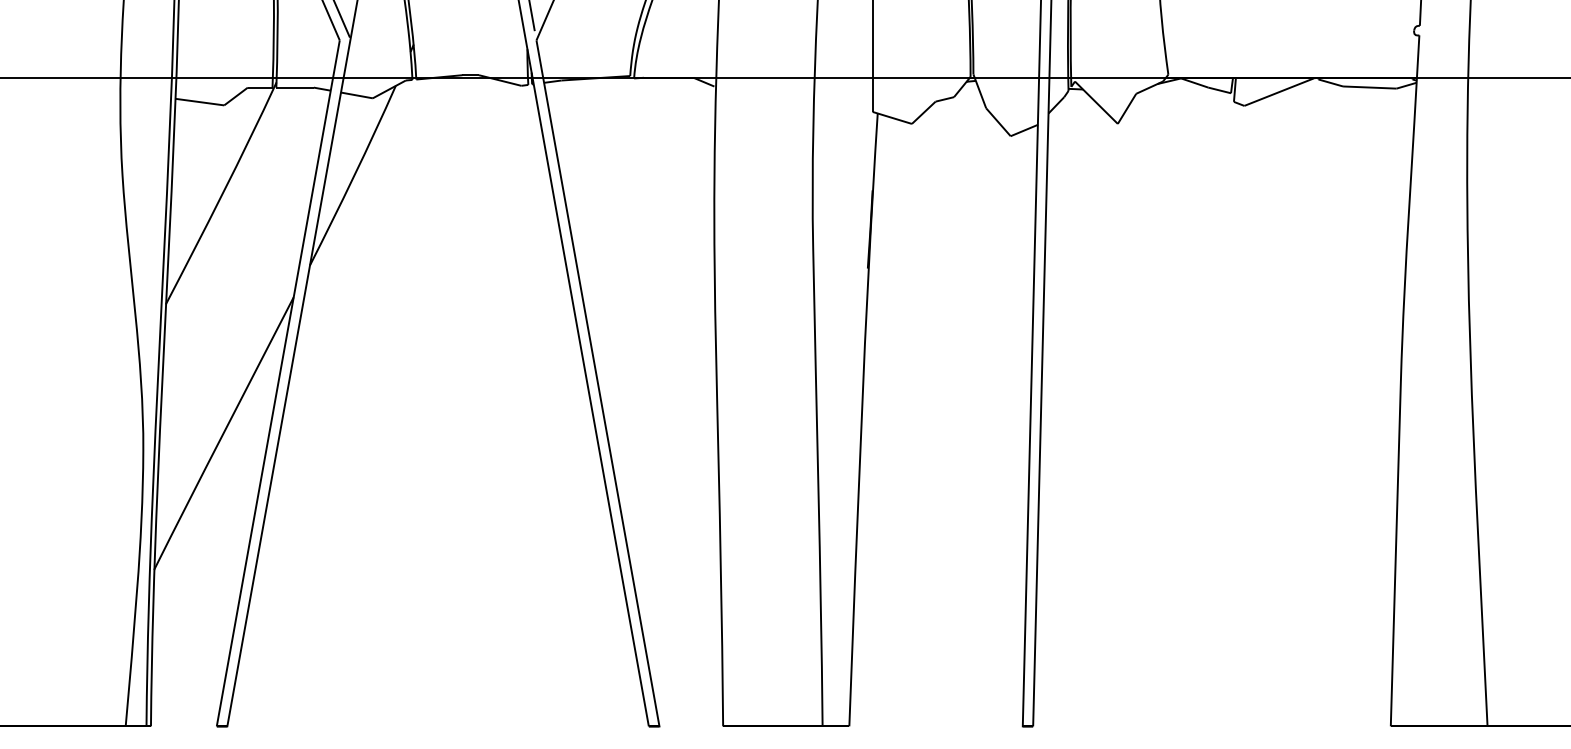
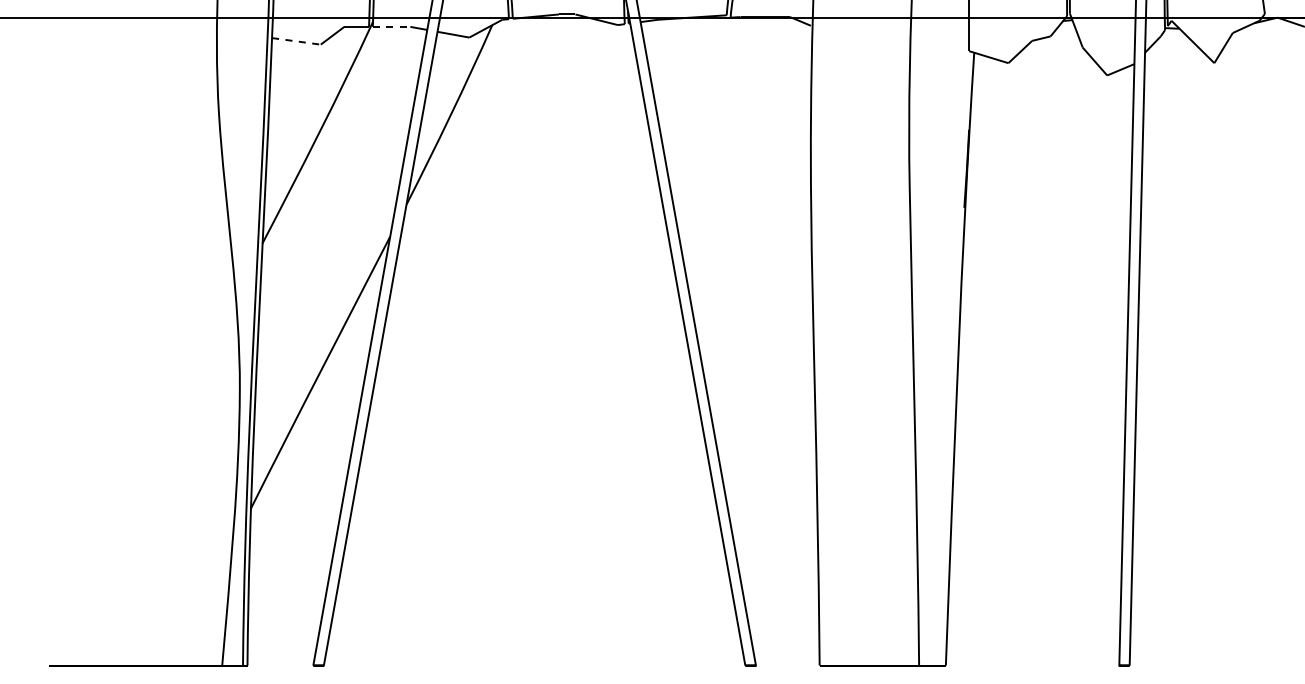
line: (295, 87) -> (392, 26), solid -> dashed
line: (199, 102) -> (296, 41), solid -> dashed

